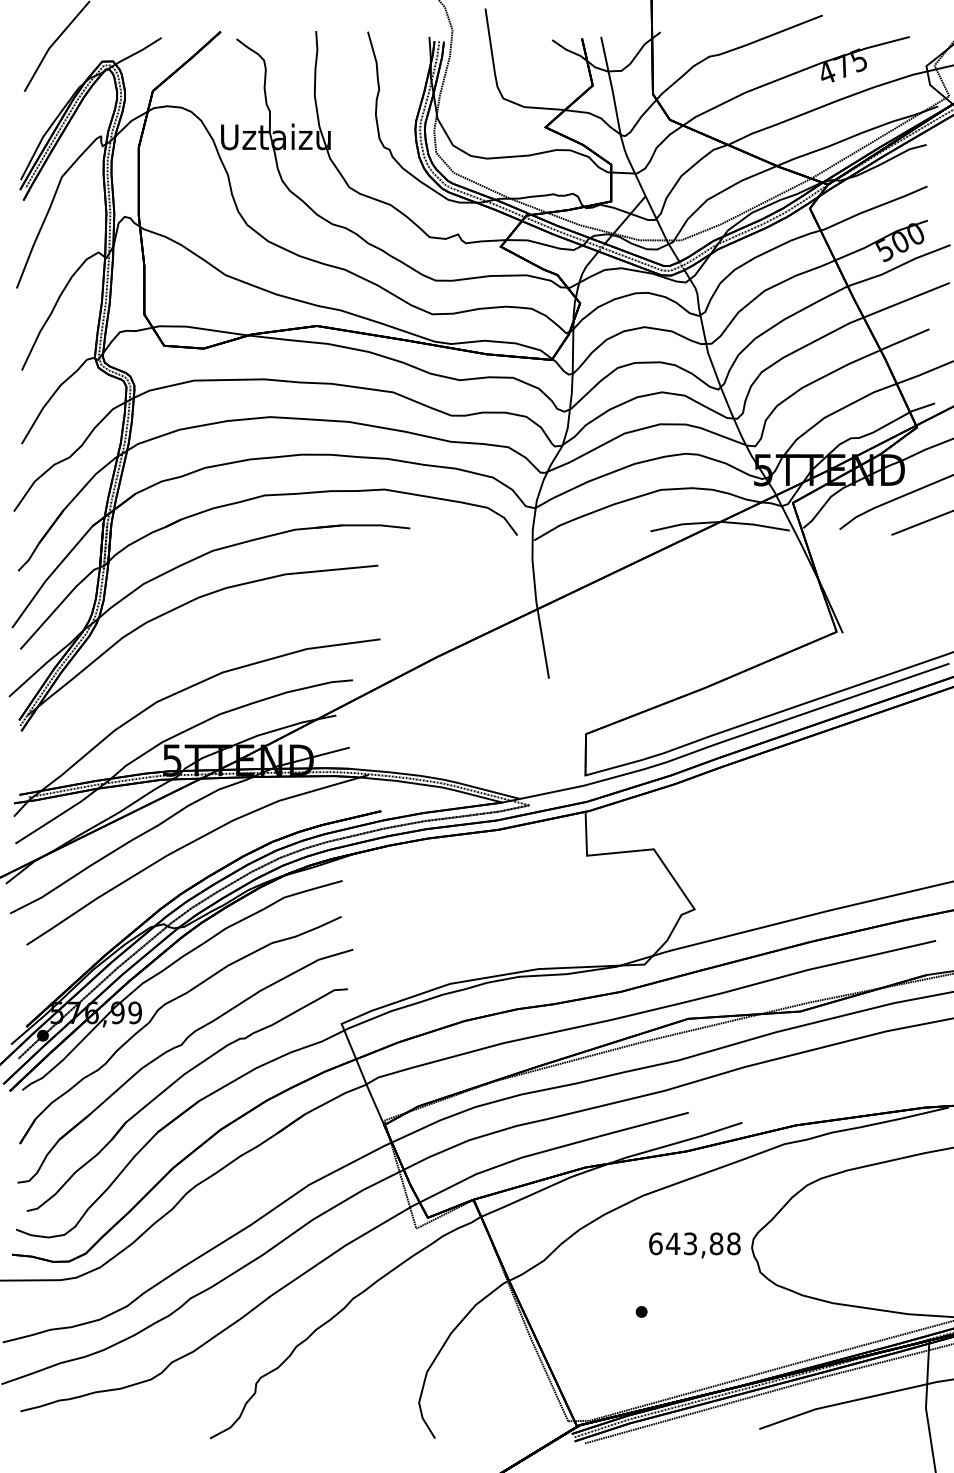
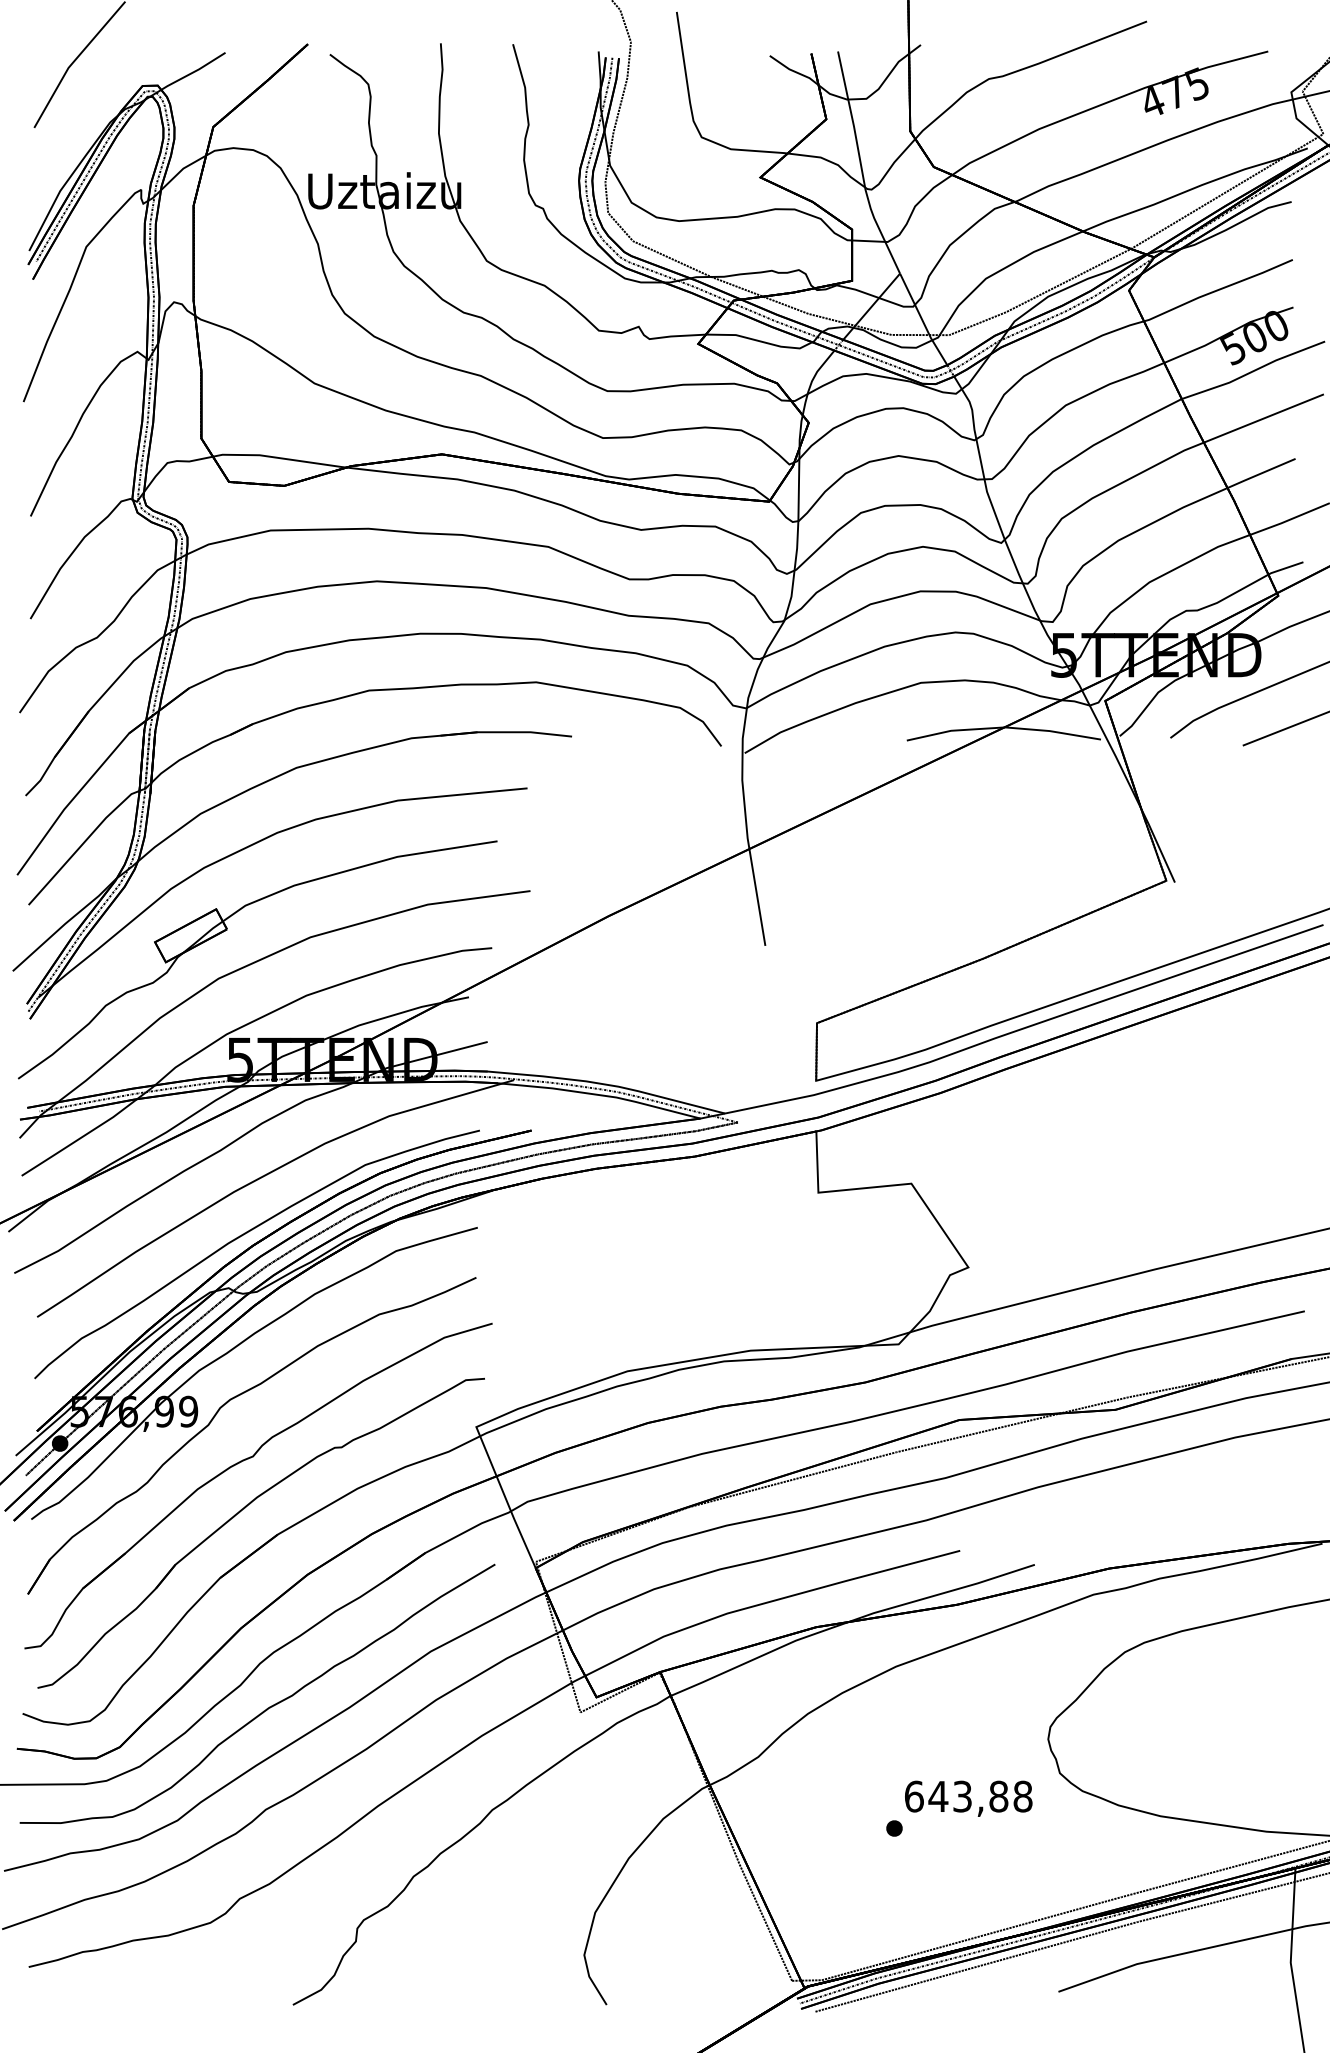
part: (163, 667) -> (227, 930), added
curve: (173, 887) -> (242, 1236), added
curve: (191, 1225) -> (267, 1707), added
text: (694, 1245) -> (968, 1798), moved

